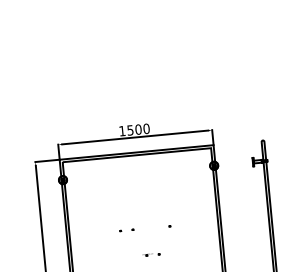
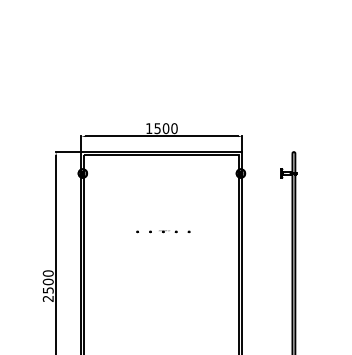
part: (151, 254) -> (168, 231), moved

